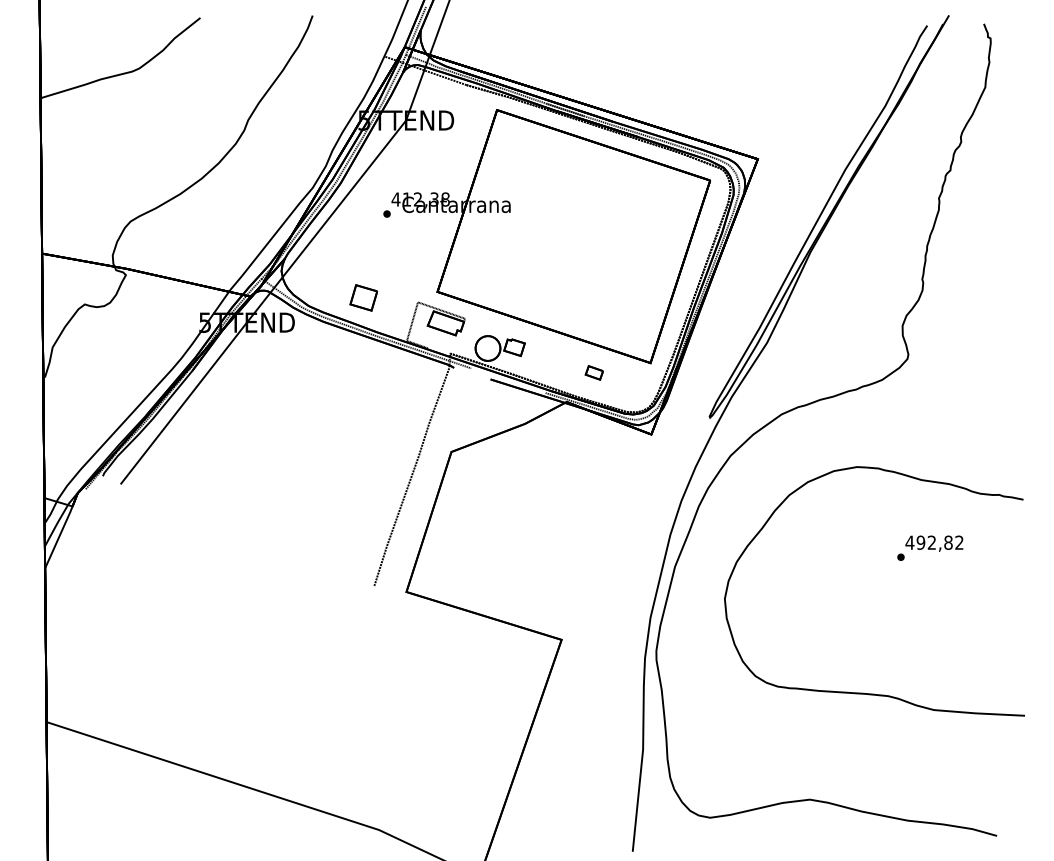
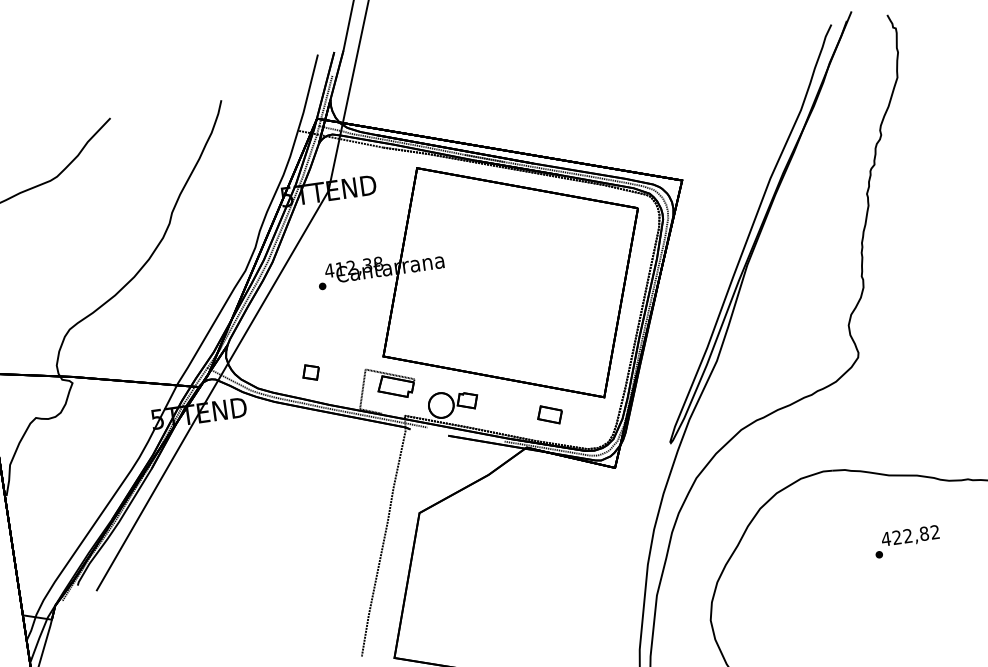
part: (363, 297) -> (310, 372), size x0.62
part: (594, 372) -> (550, 414), size x1.43
text: (920, 542) -> (896, 537), 492,82 -> 422,82

